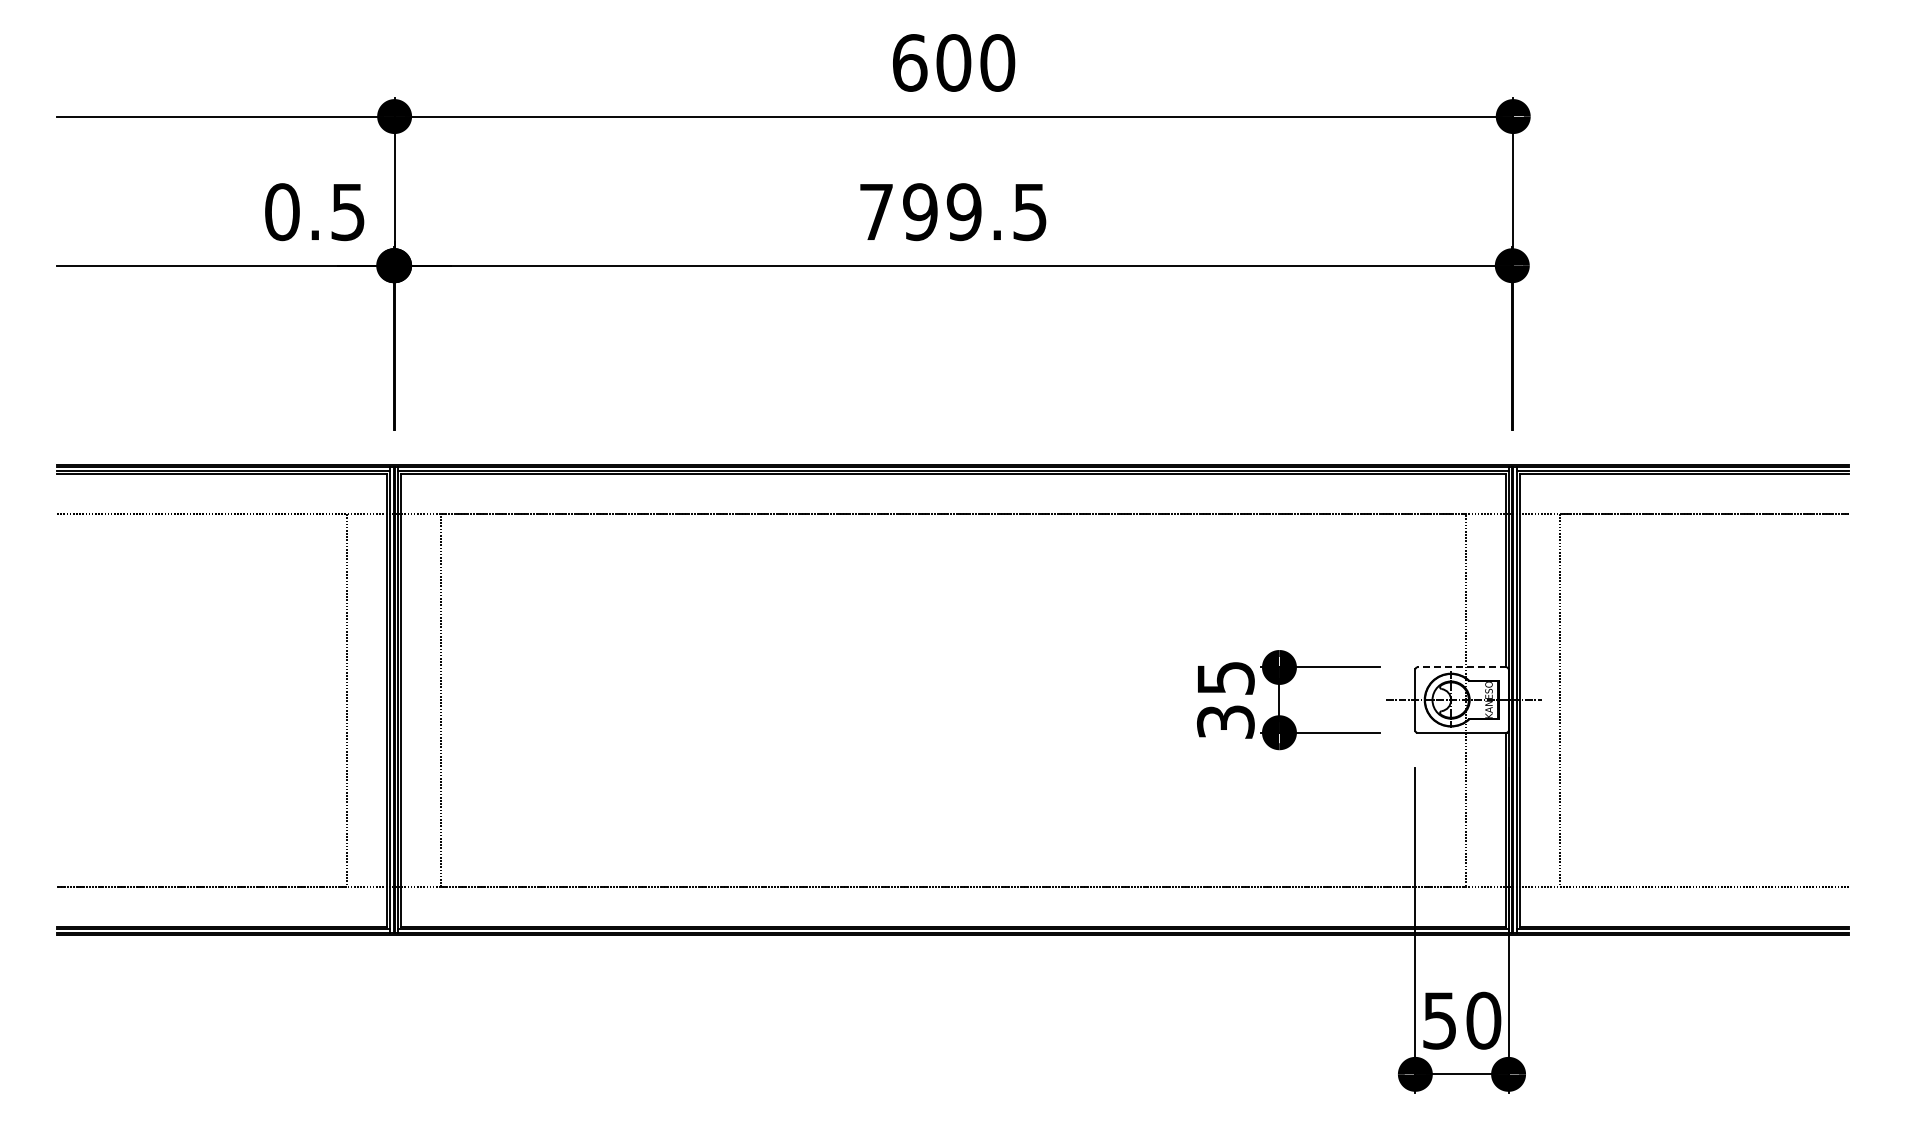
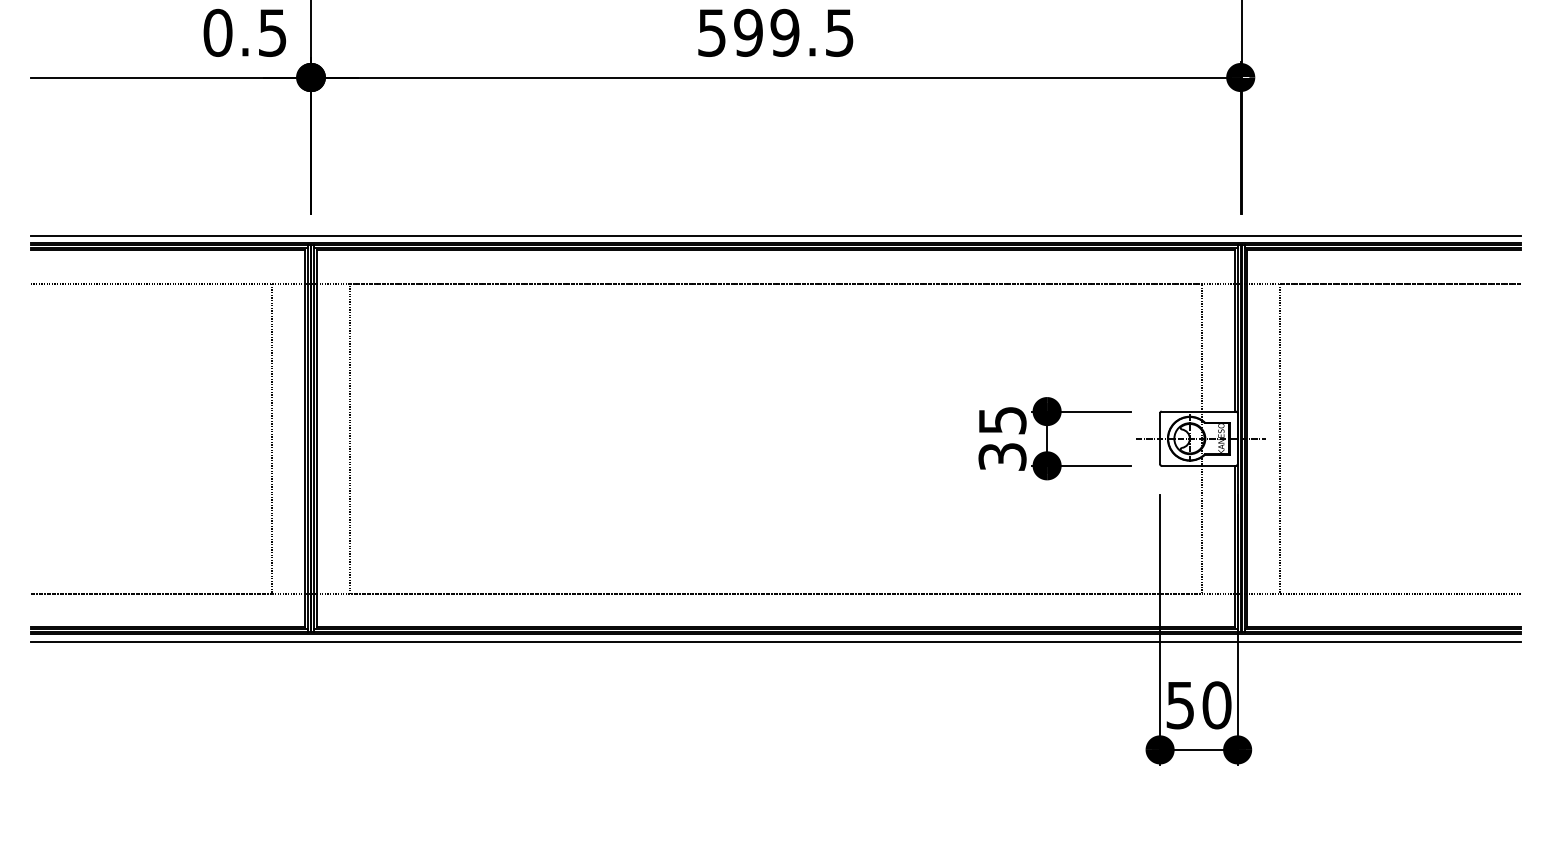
text: (876, 212) -> (712, 33), 799.5 -> 599.5
line: (952, 455) -> (775, 235), added
line: (1461, 667) -> (1198, 411), dashed -> solid
line: (952, 944) -> (775, 641), added

